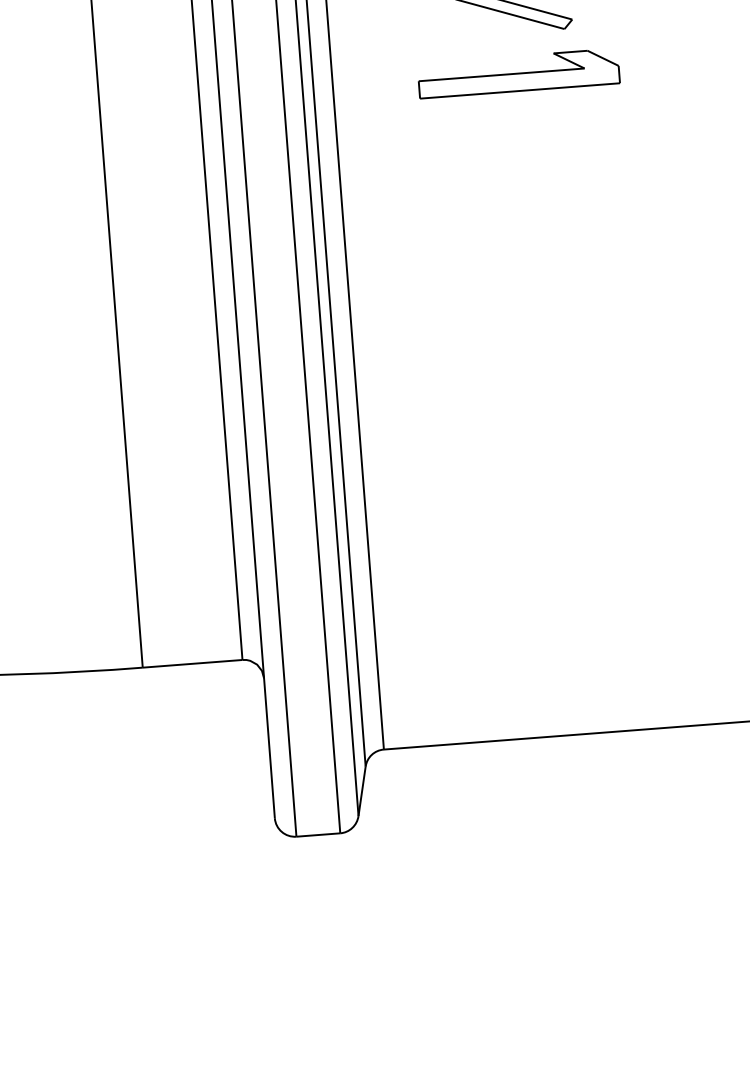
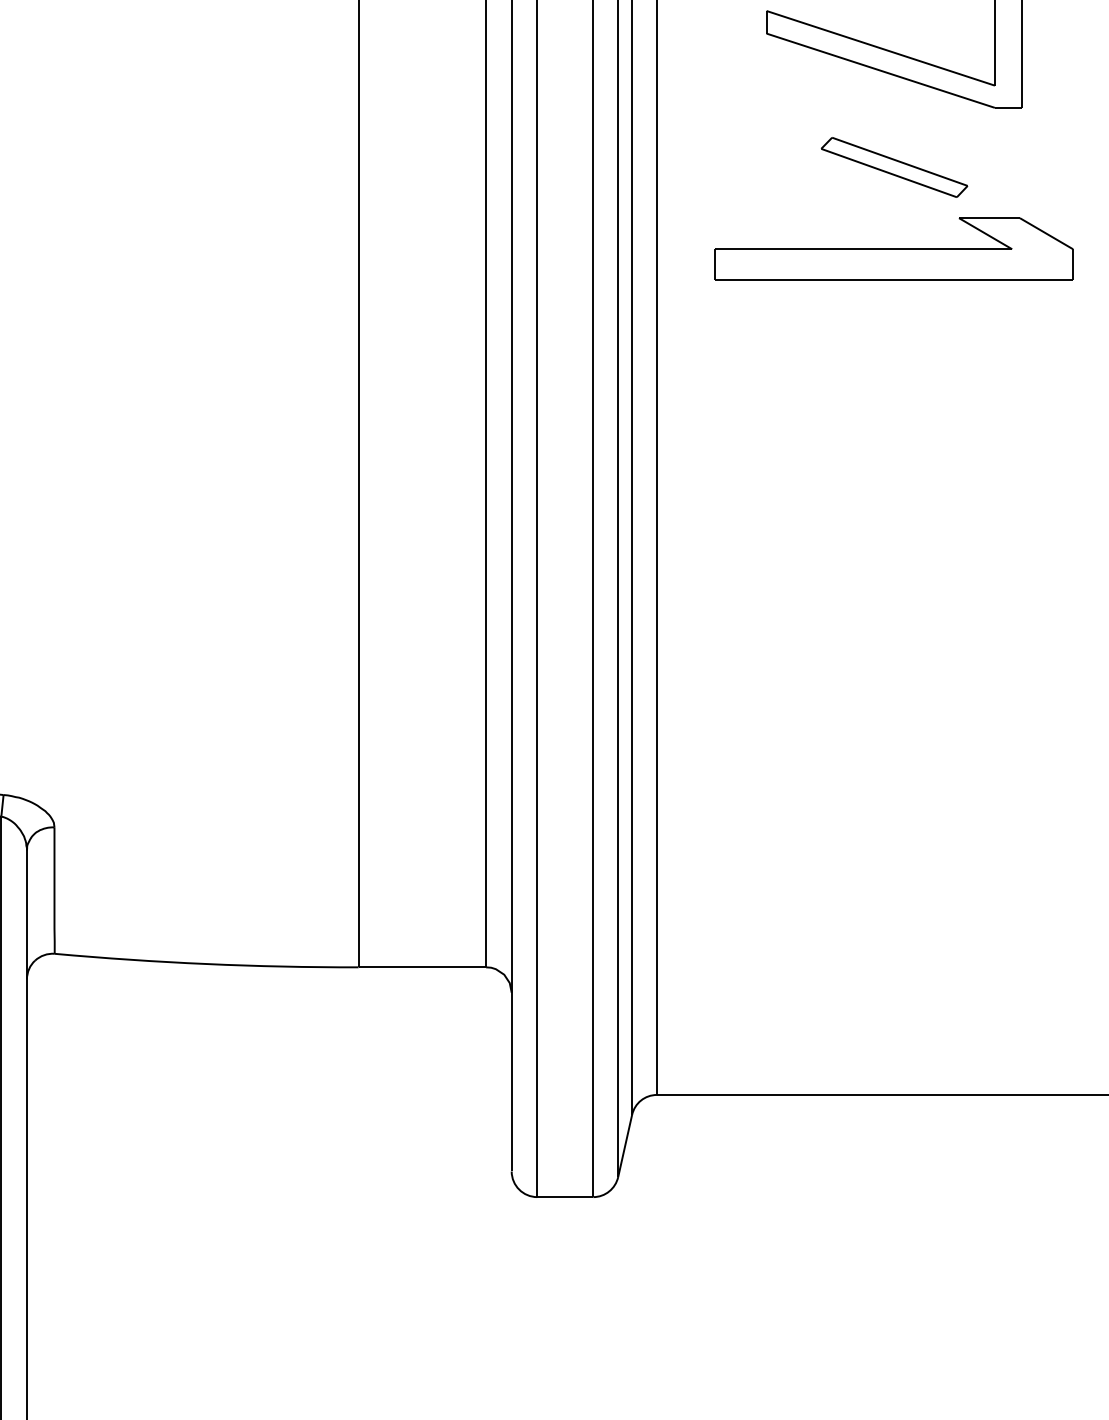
part: (518, 73) -> (894, 249), size x1.4

